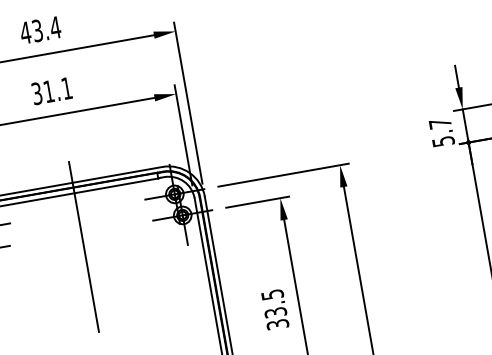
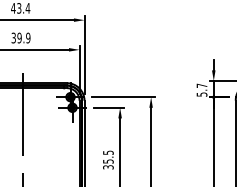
text: (56, 88) -> (23, 37), 31.1 -> 39.9
text: (273, 312) -> (107, 161), 33.5 -> 35.5

